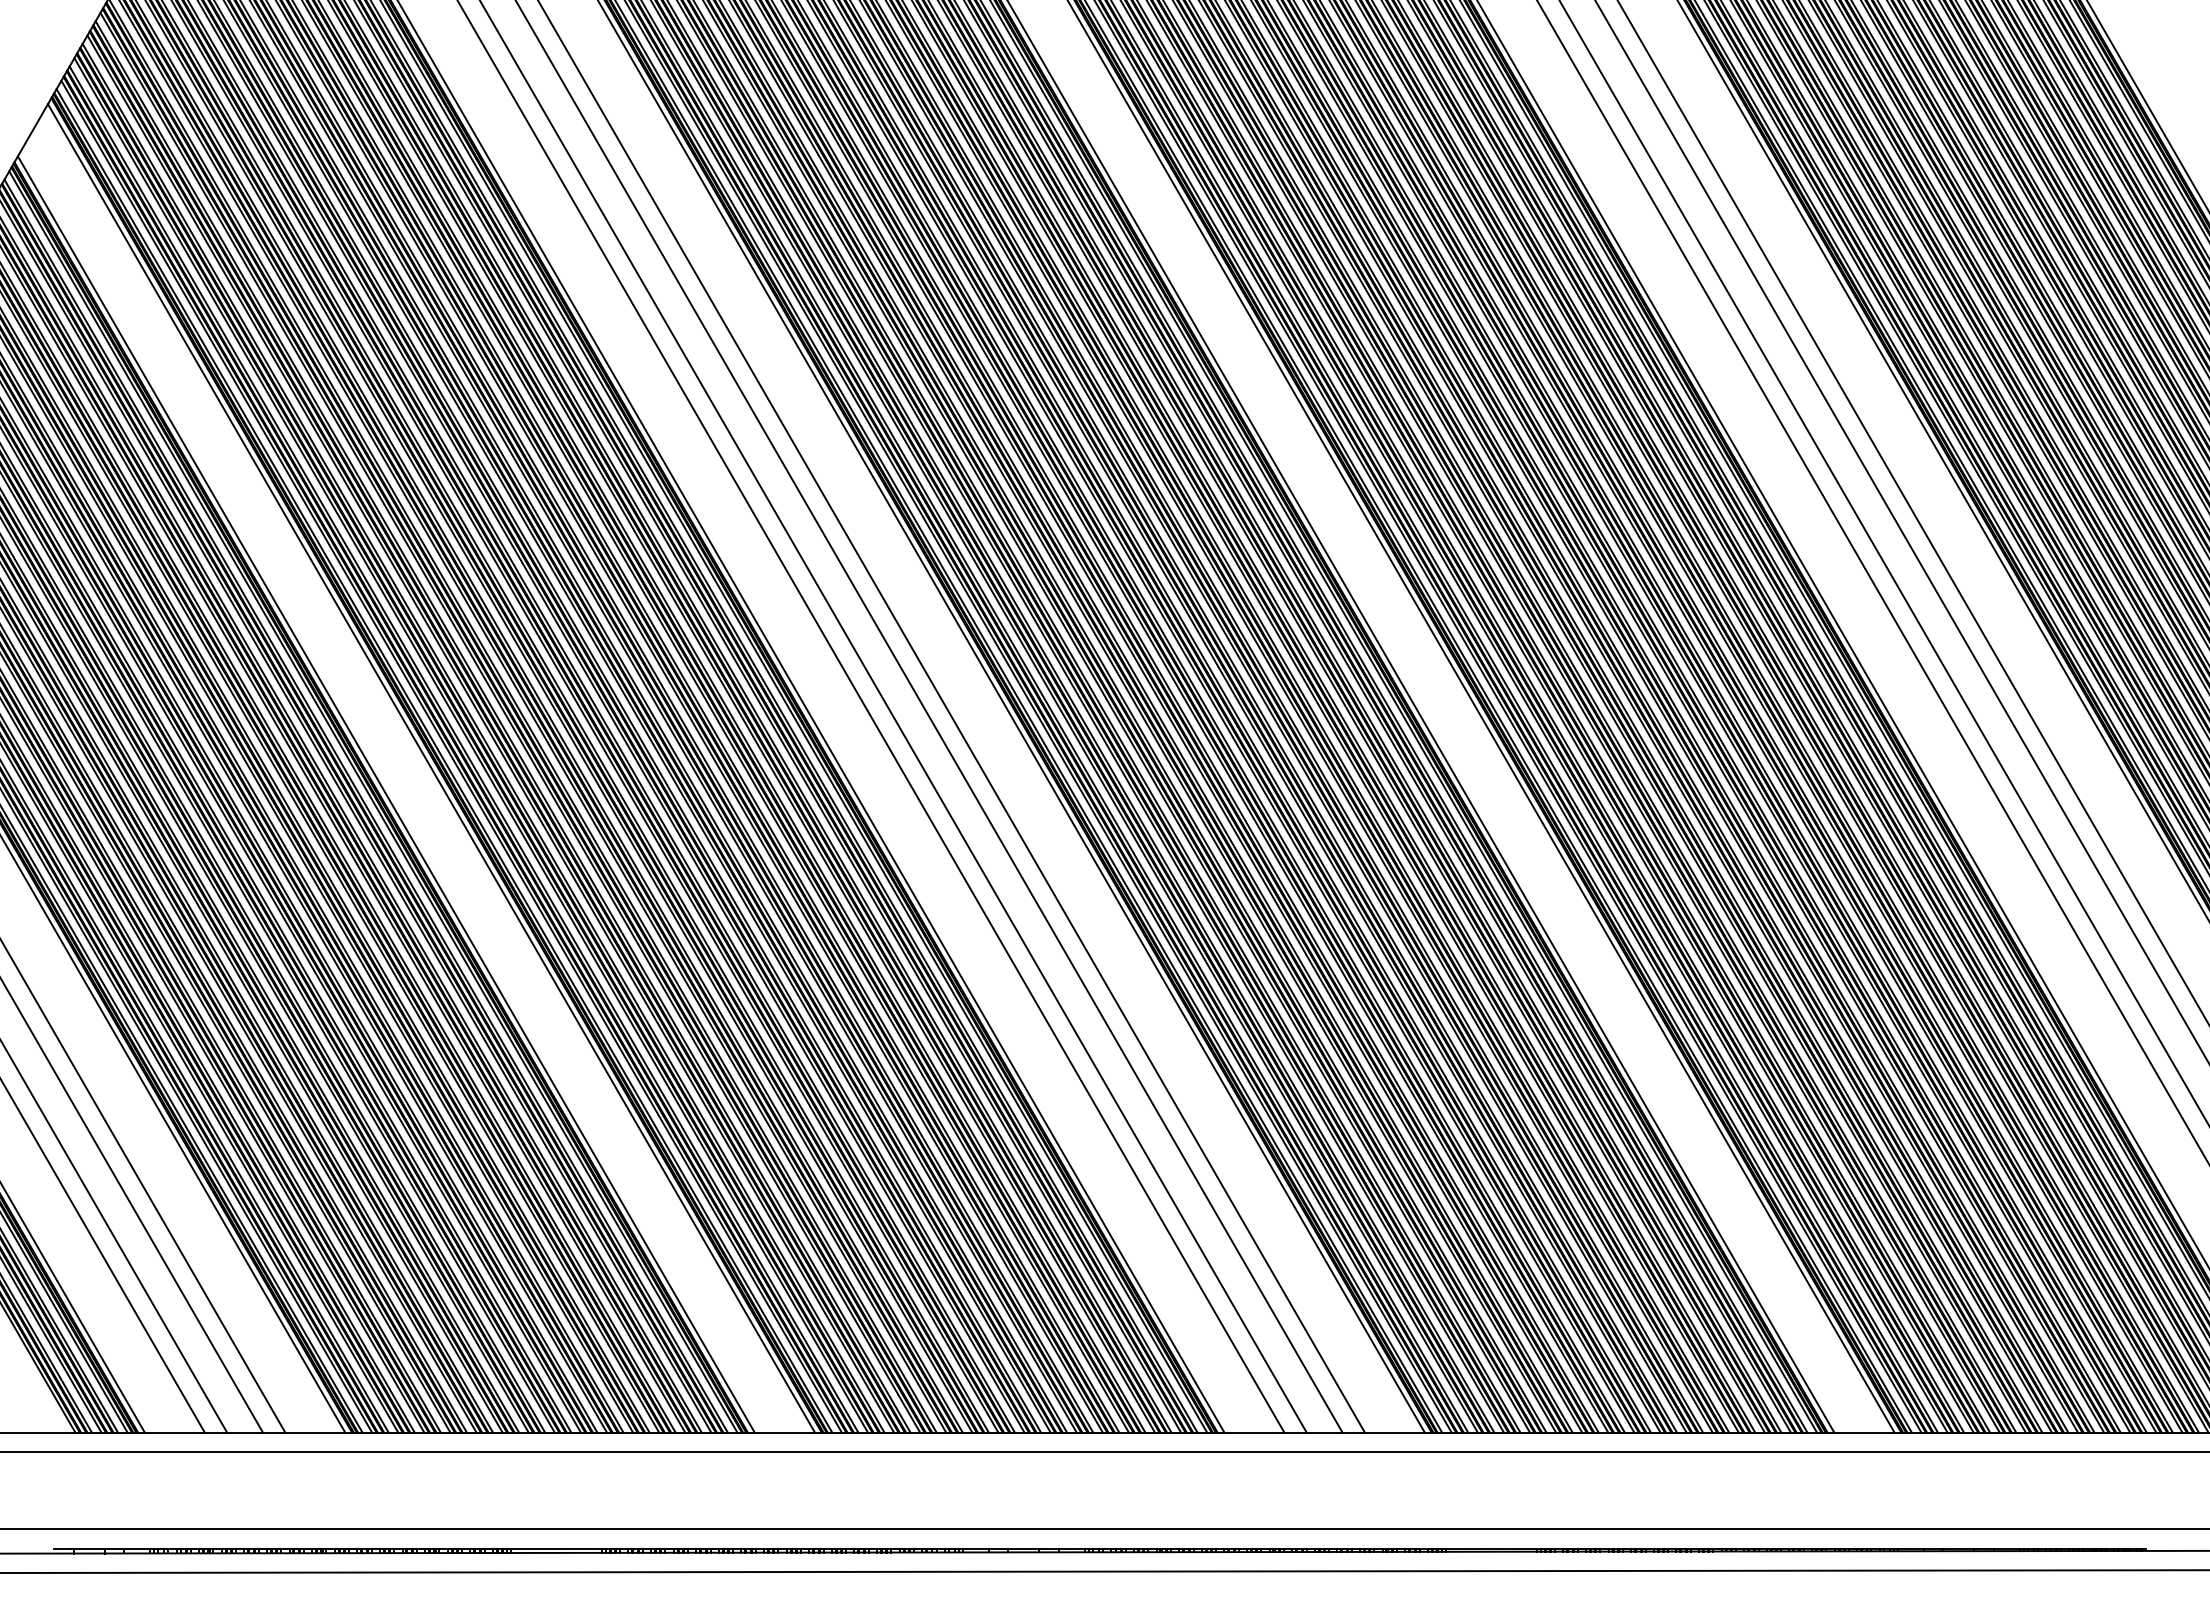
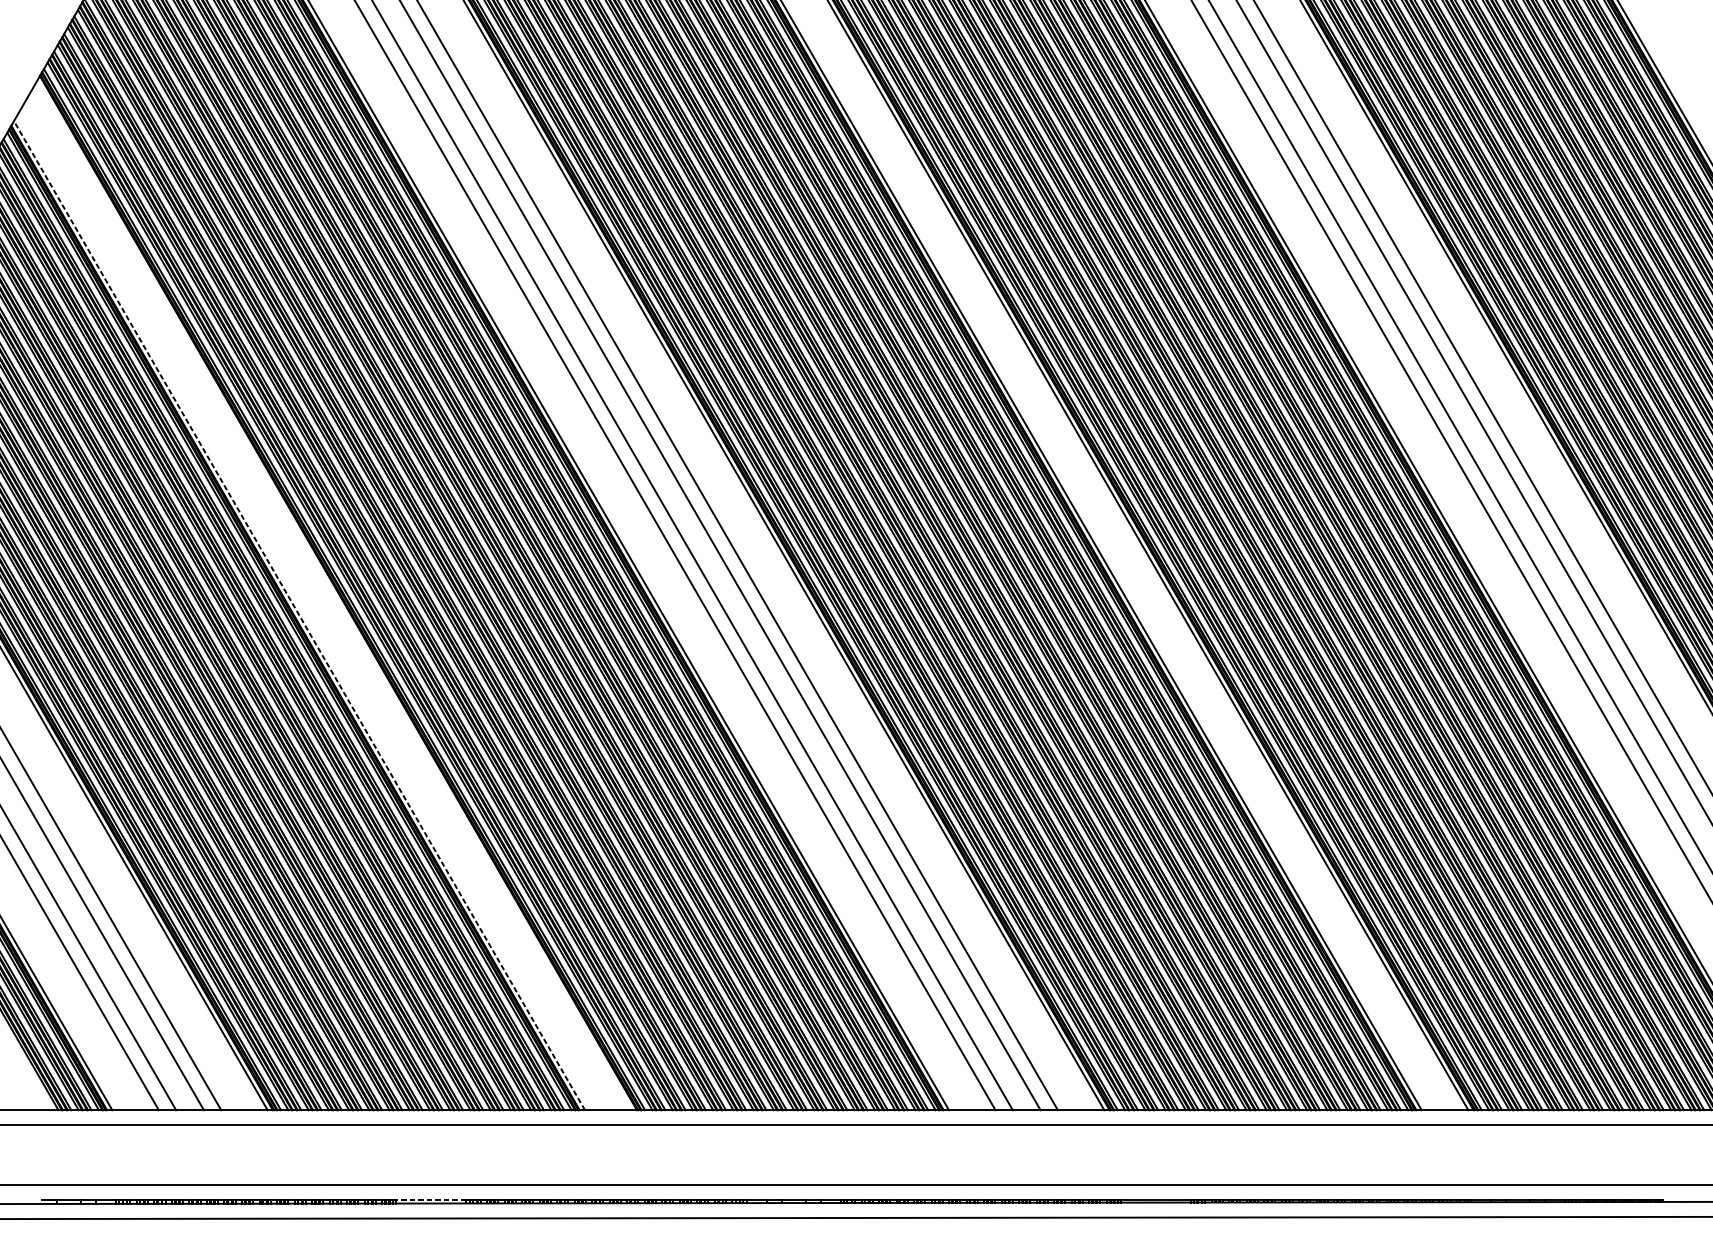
line: (430, 768) -> (333, 595), removed
line: (386, 794) -> (299, 615), solid -> dashed
line: (556, 1548) -> (431, 1200), solid -> dashed

